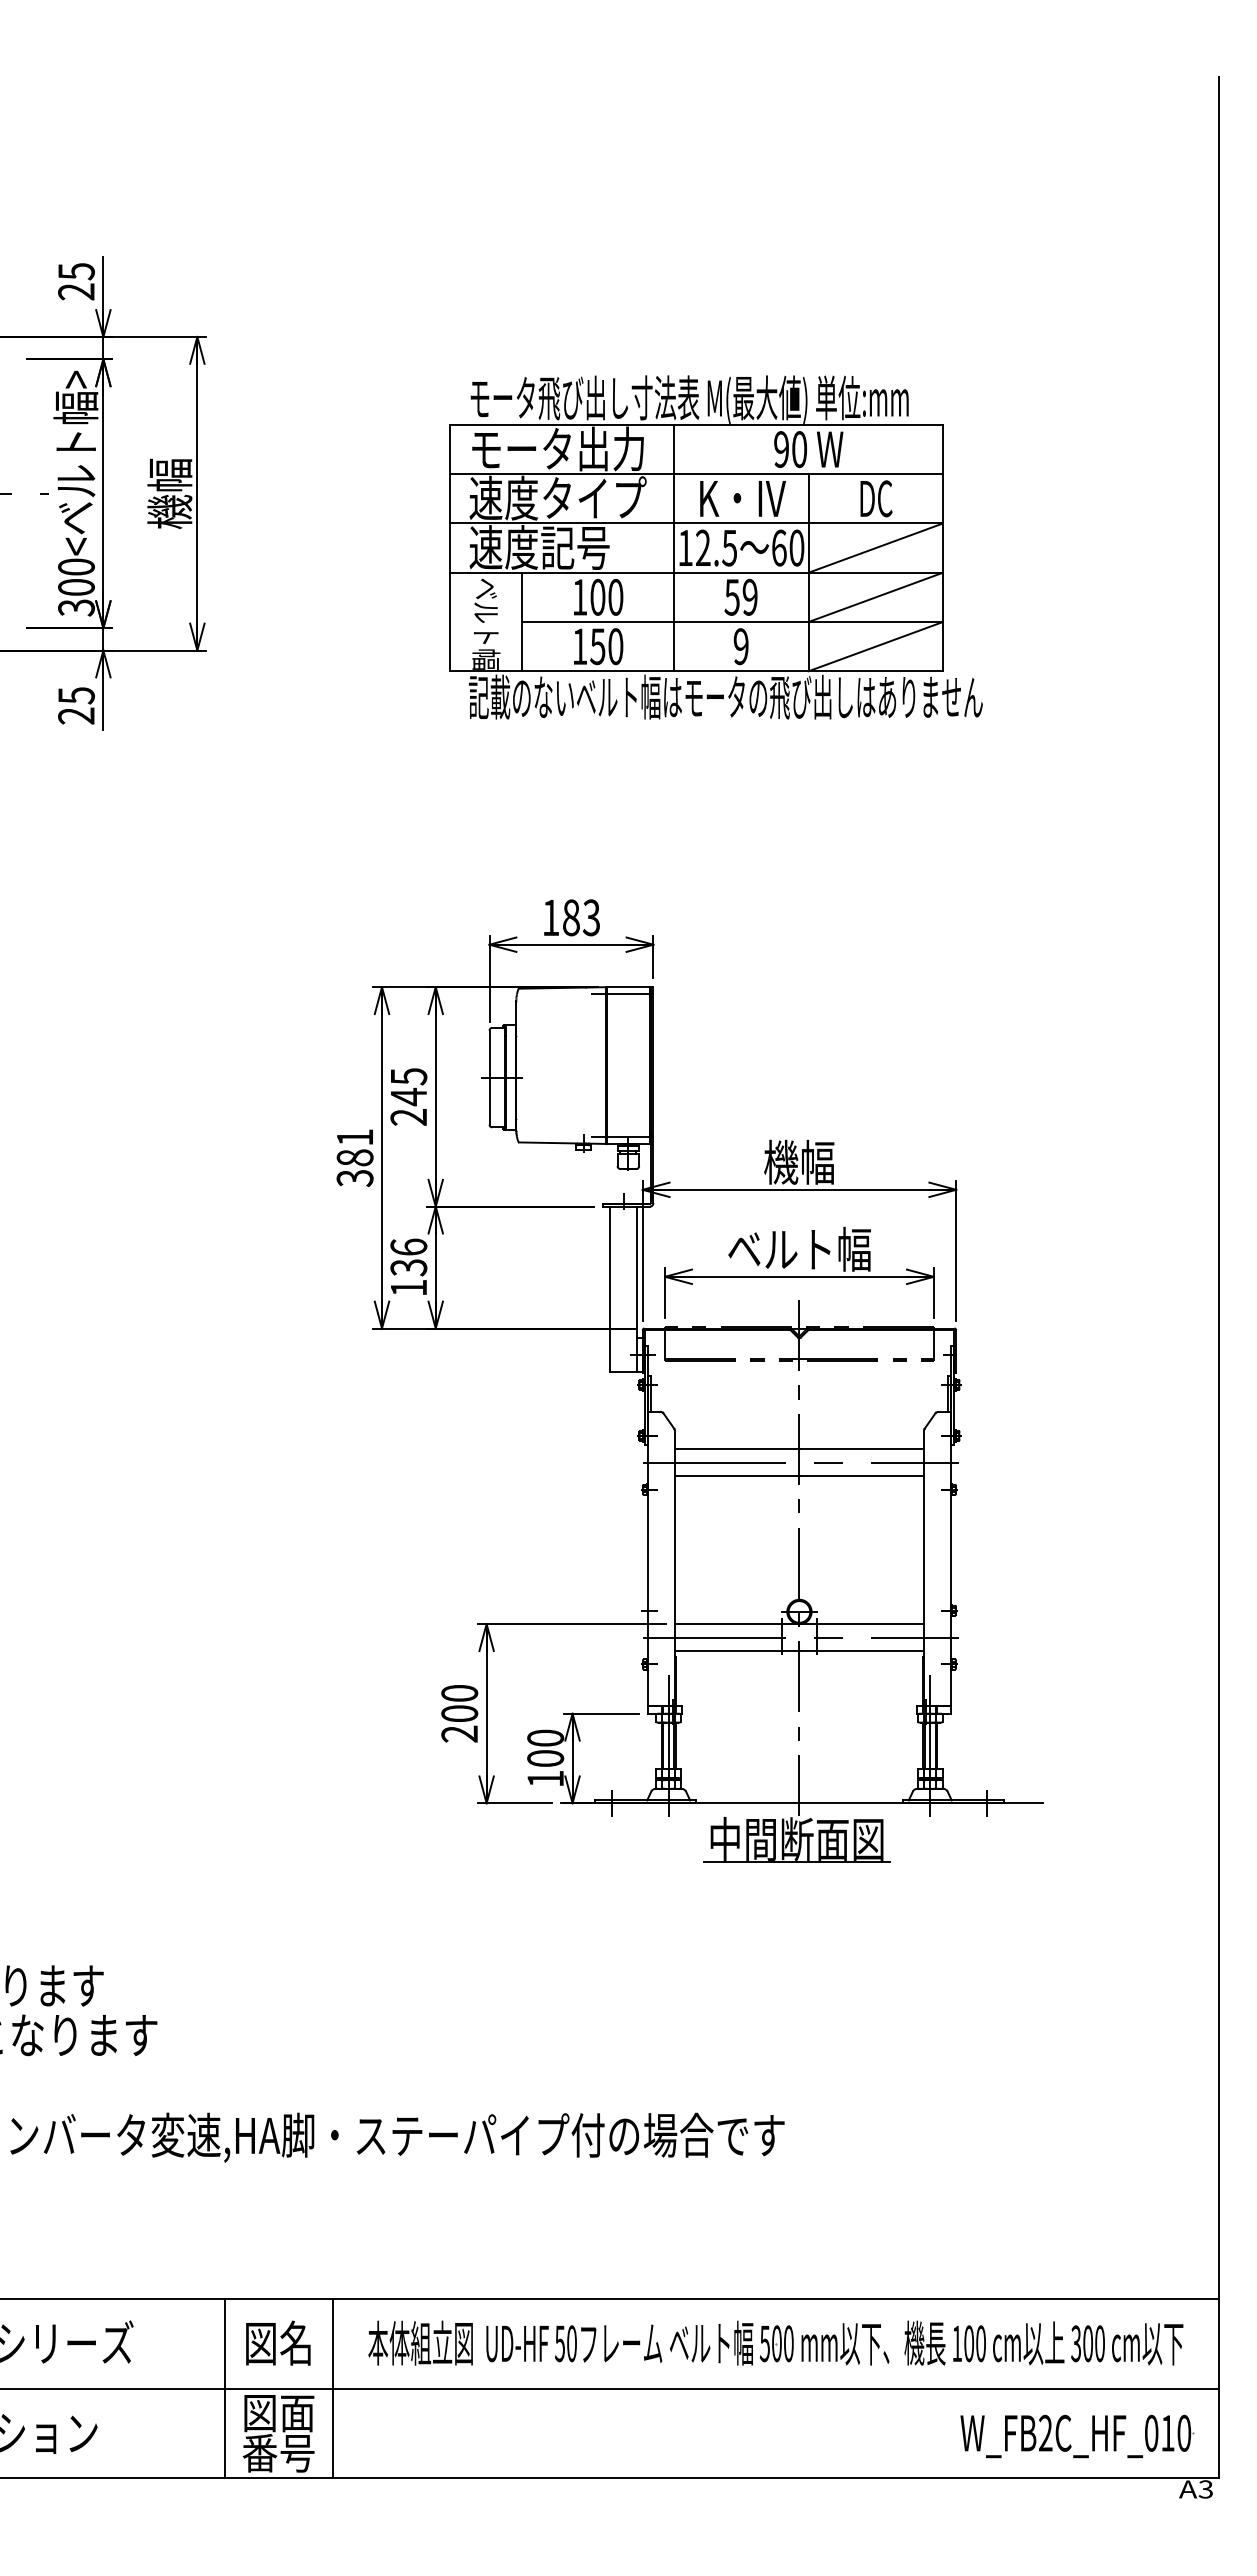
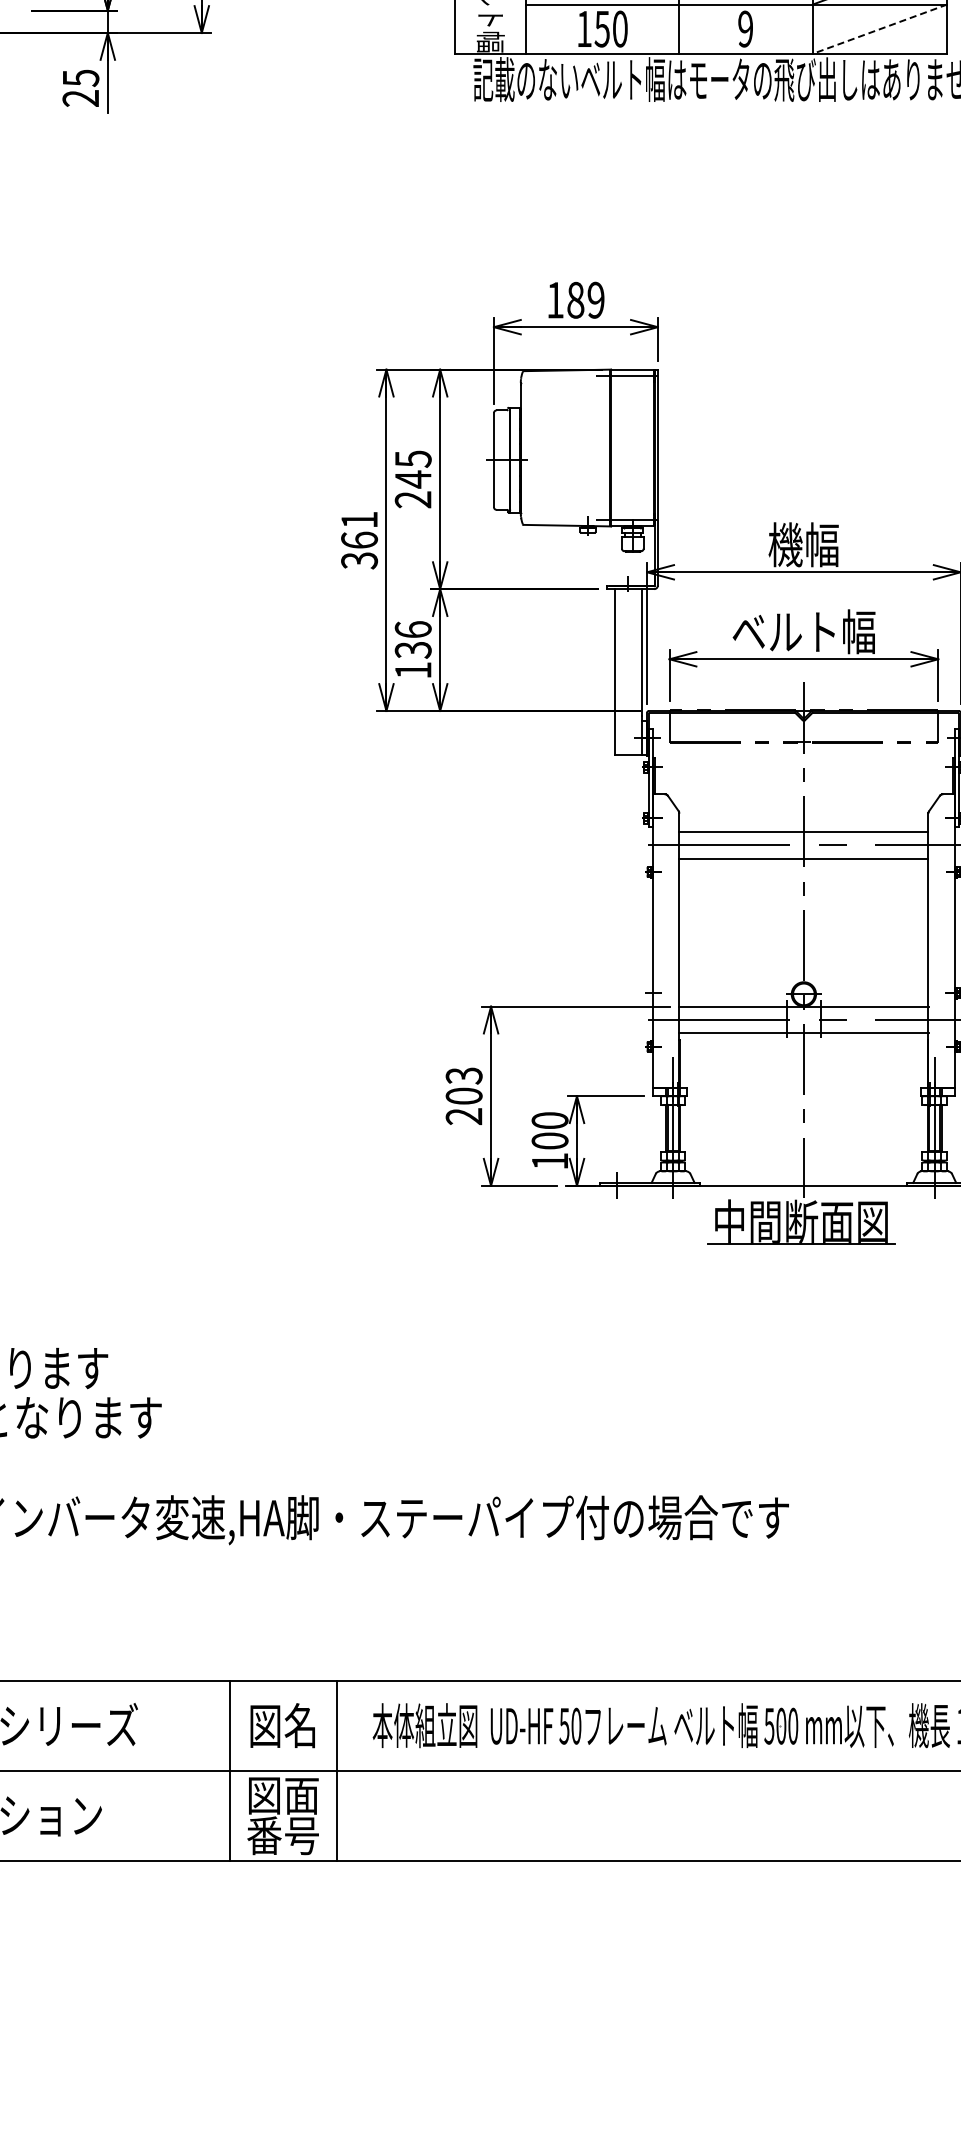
line: (875, 646) -> (879, 28), solid -> dashed
text: (590, 917) -> (594, 299), 183 -> 189
text: (354, 1157) -> (358, 539), 381 -> 361
text: (459, 1693) -> (463, 1075), 200 -> 203

